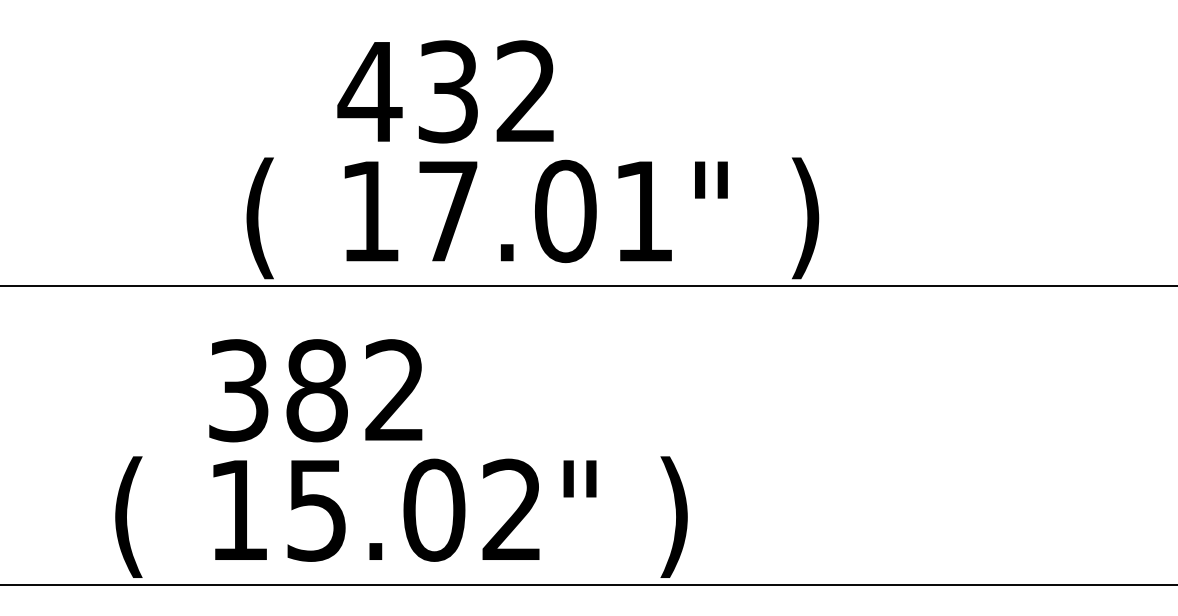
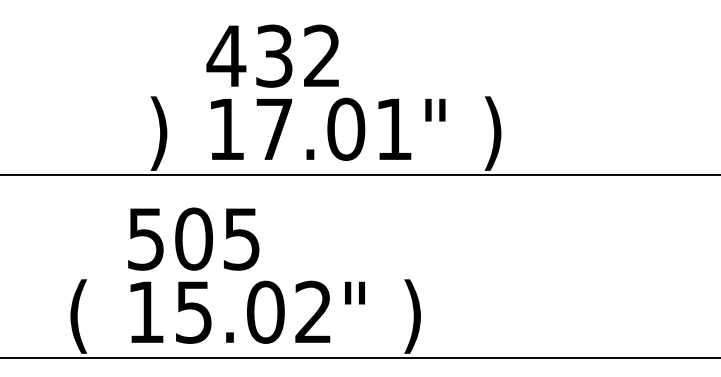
text: (259, 218) -> (158, 133), ( -> )
text: (316, 389) -> (193, 238), 382 -> 505

